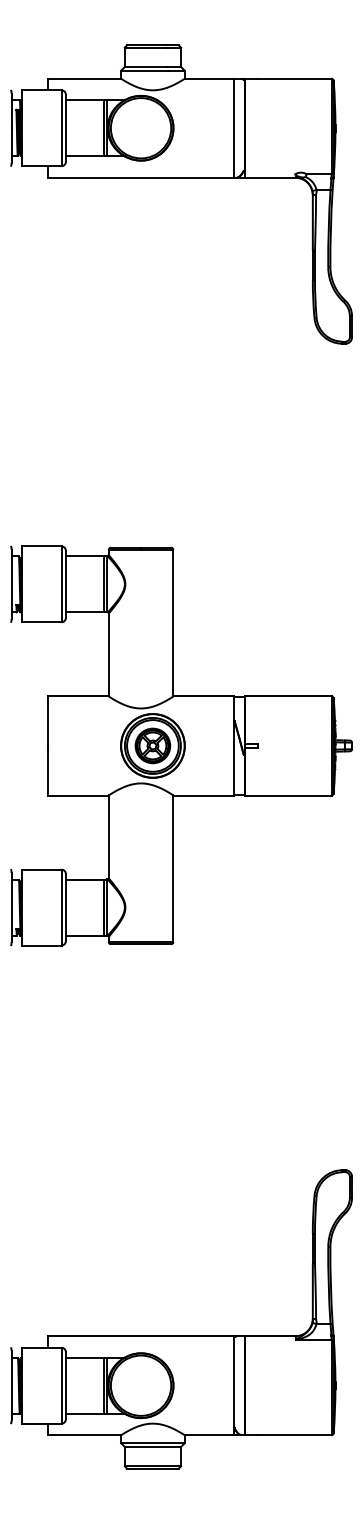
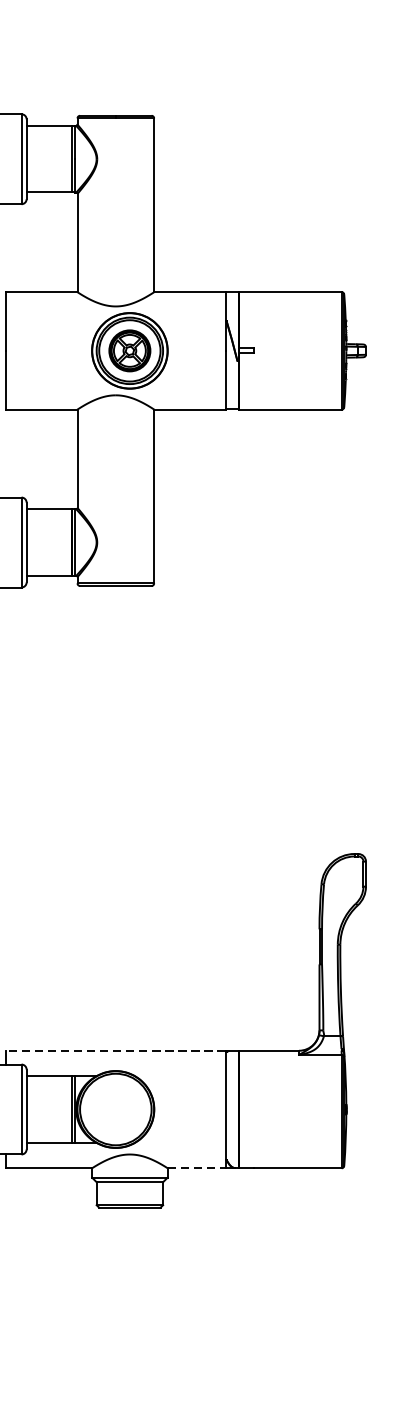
line: (141, 1336) -> (116, 1051), solid -> dashed
line: (209, 1435) -> (196, 1168), solid -> dashed

